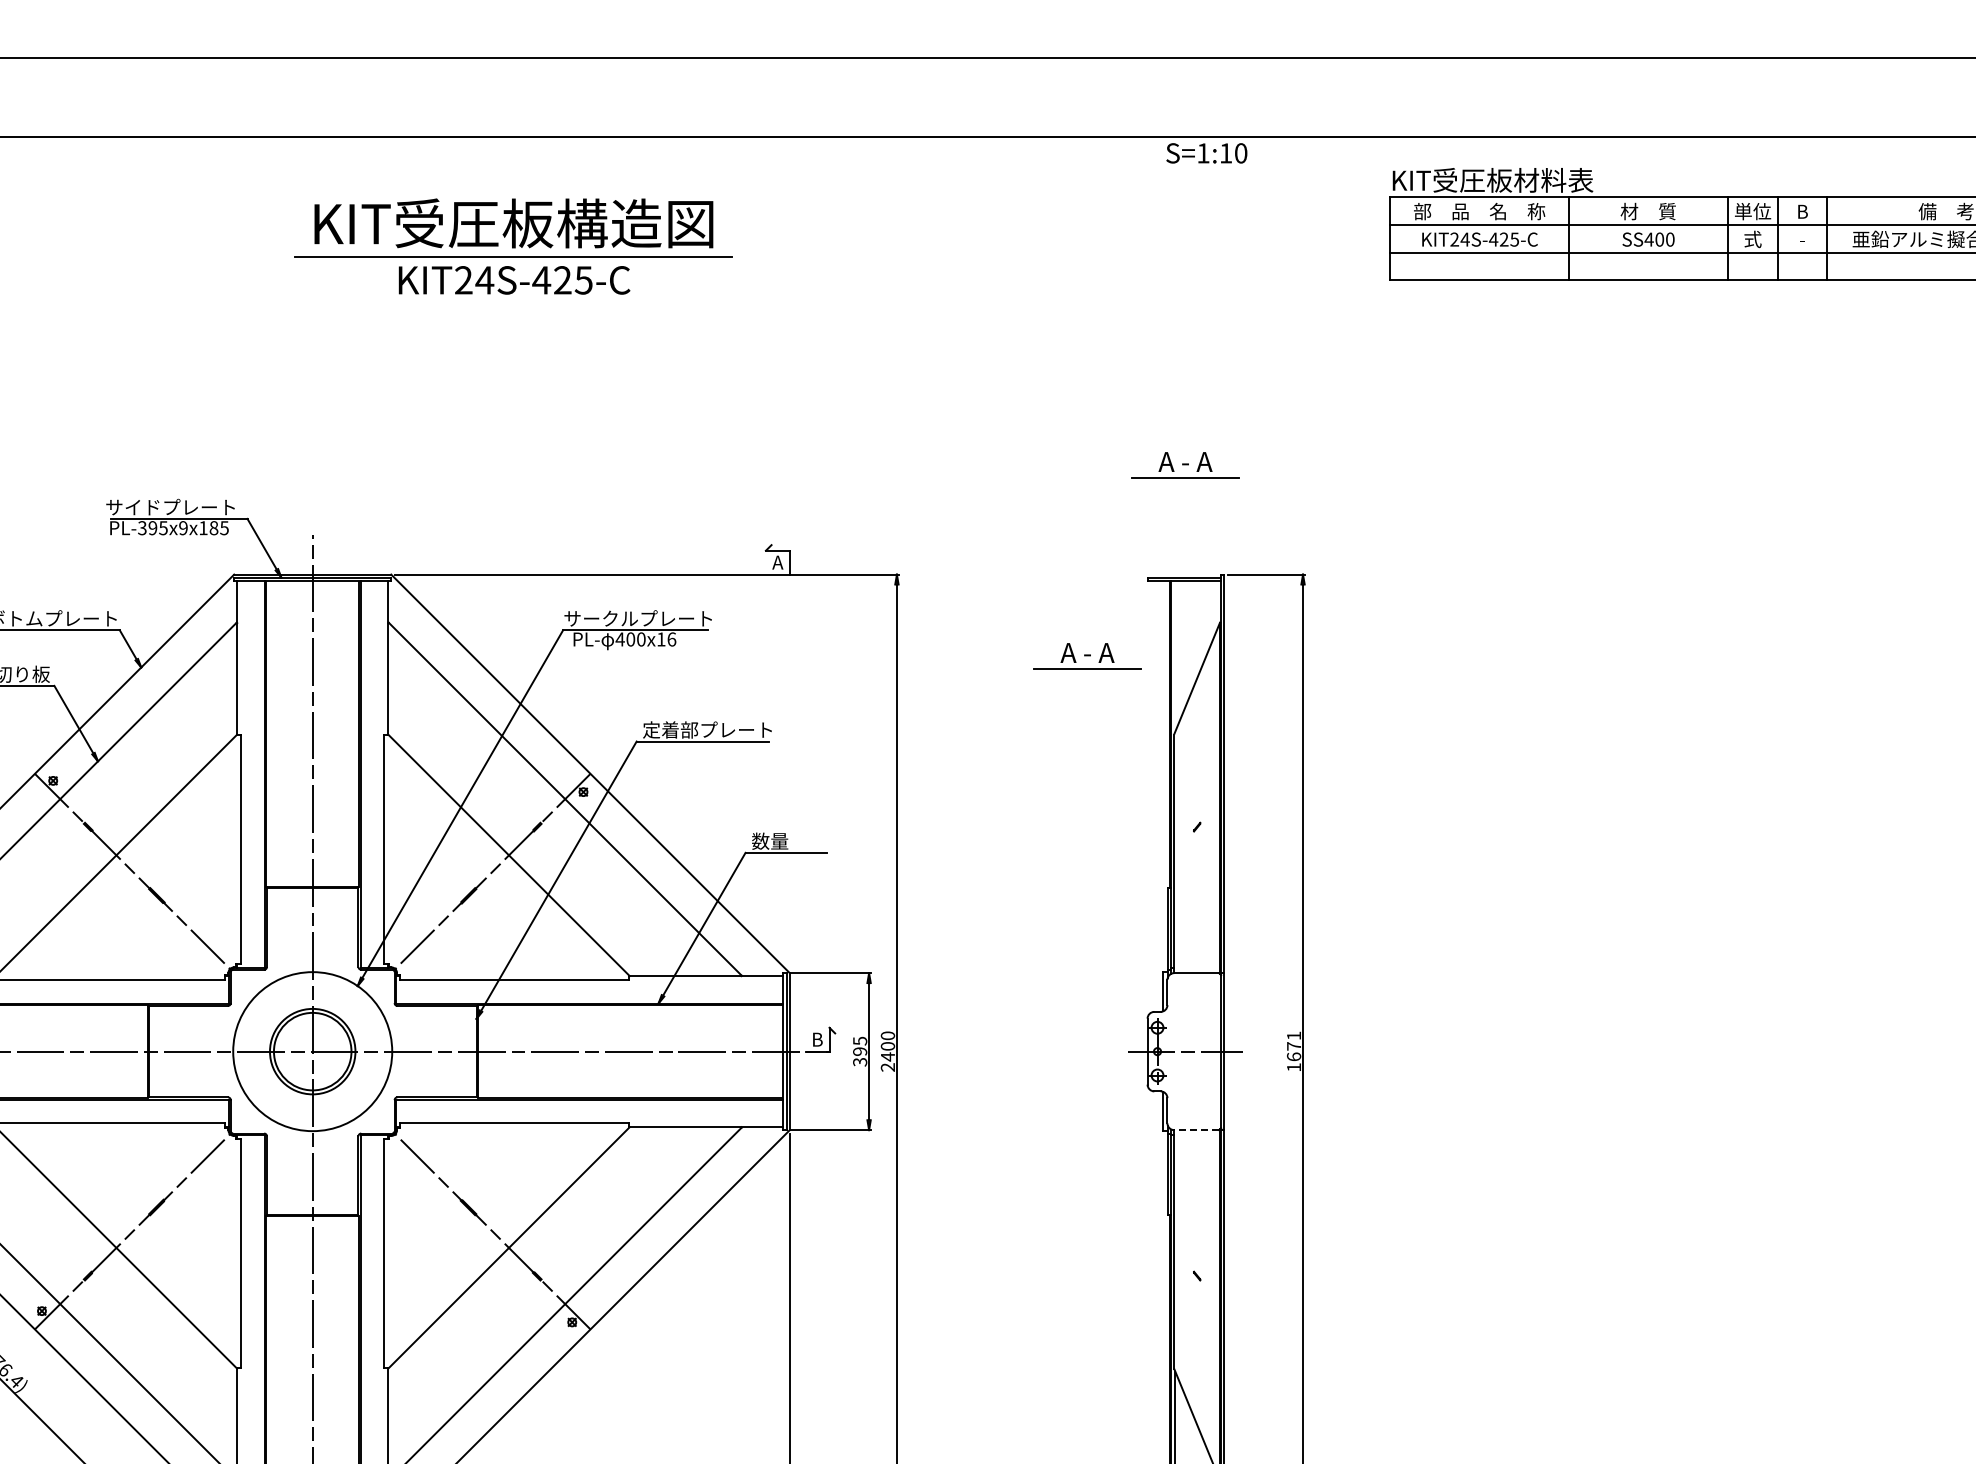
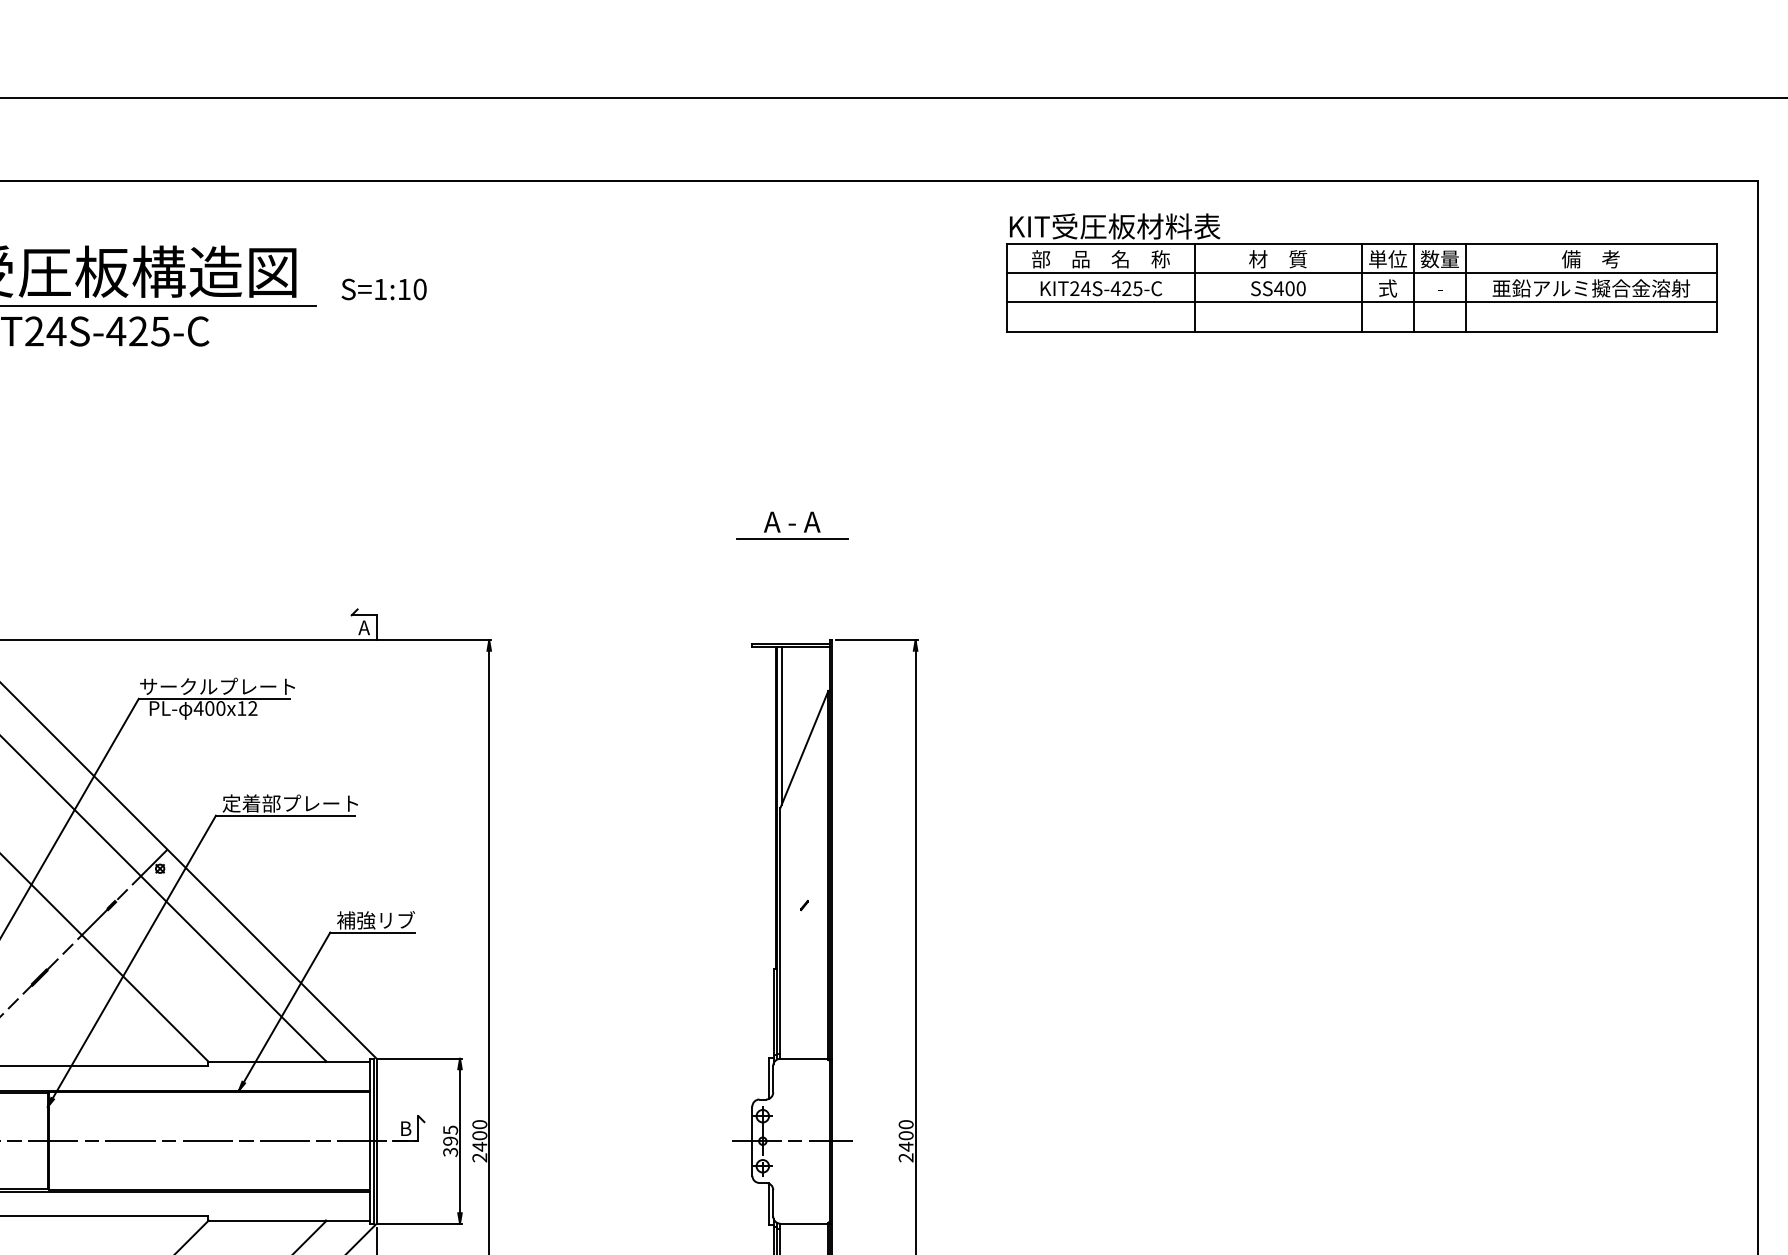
text: (1206, 153) -> (383, 289), moved
text: (1802, 211) -> (1439, 259), B -> 数量
text: (671, 639) -> (252, 708), 400x16 -> 400x12
part: (1087, 656) -> (689, 726), removed
line: (1175, 656) -> (781, 726), added
text: (789, 840) -> (376, 919), 数量 -> 補強リブ
text: (1294, 1051) -> (906, 1141), 1671 -> 2400
line: (1196, 1130) -> (803, 1224), dashed -> solid

